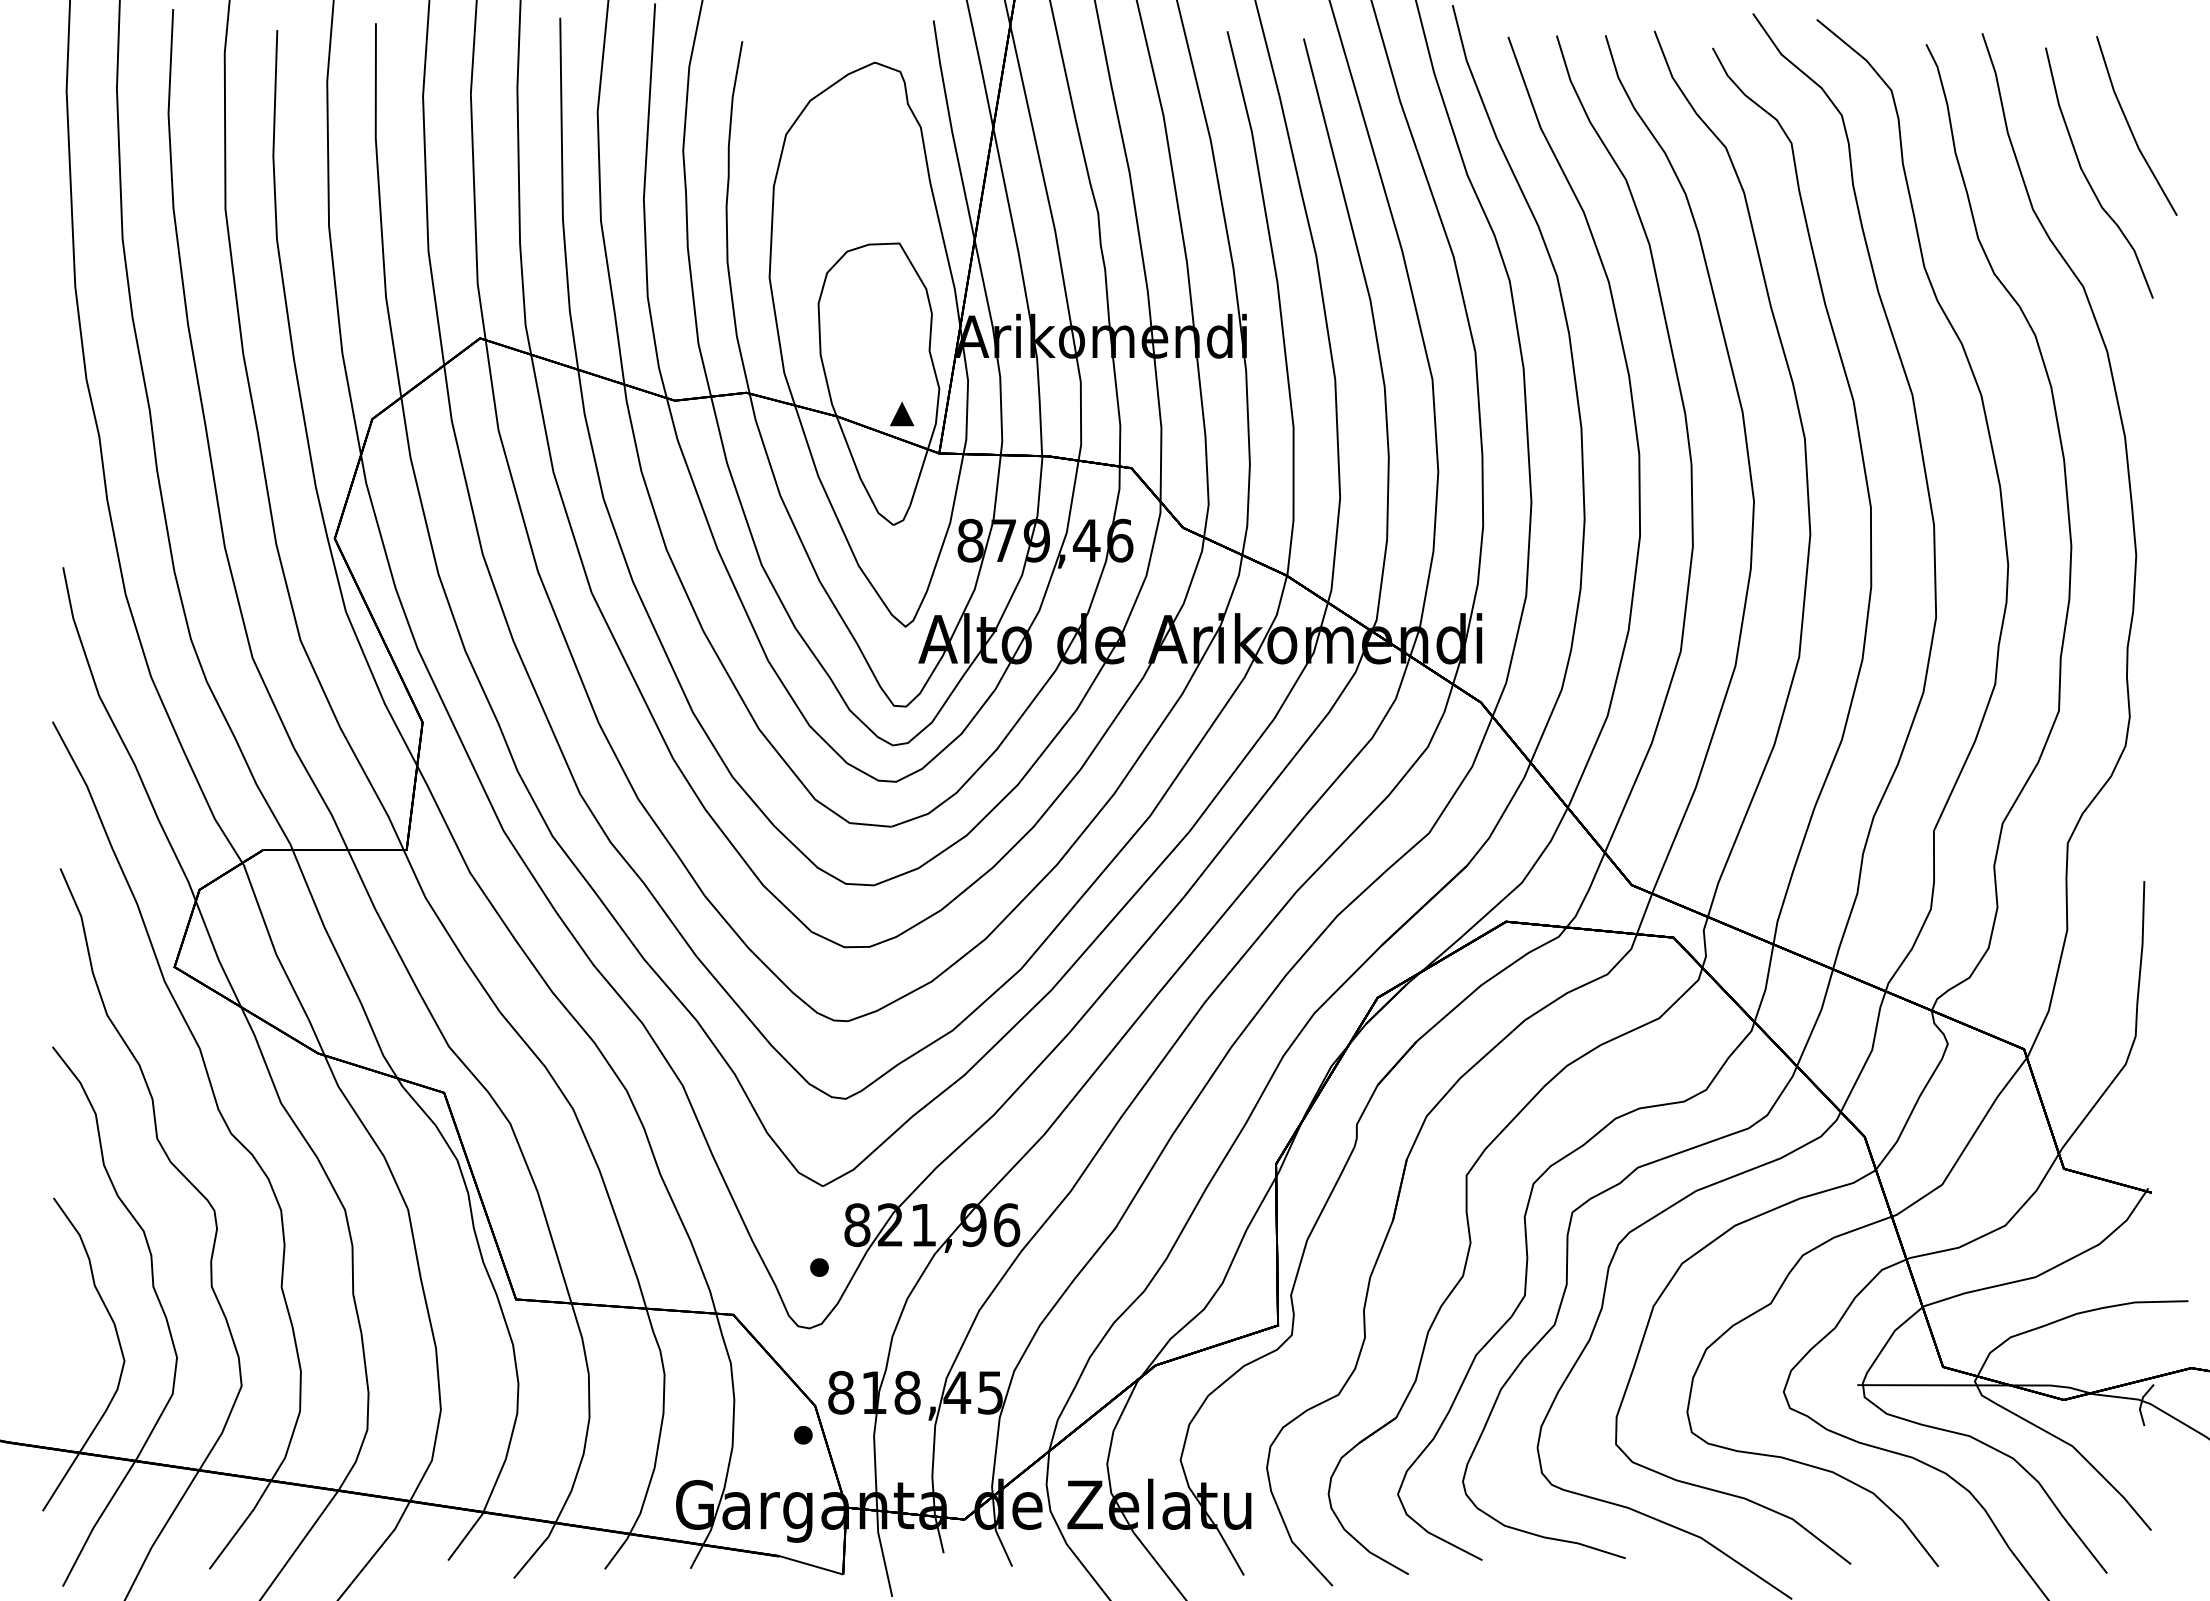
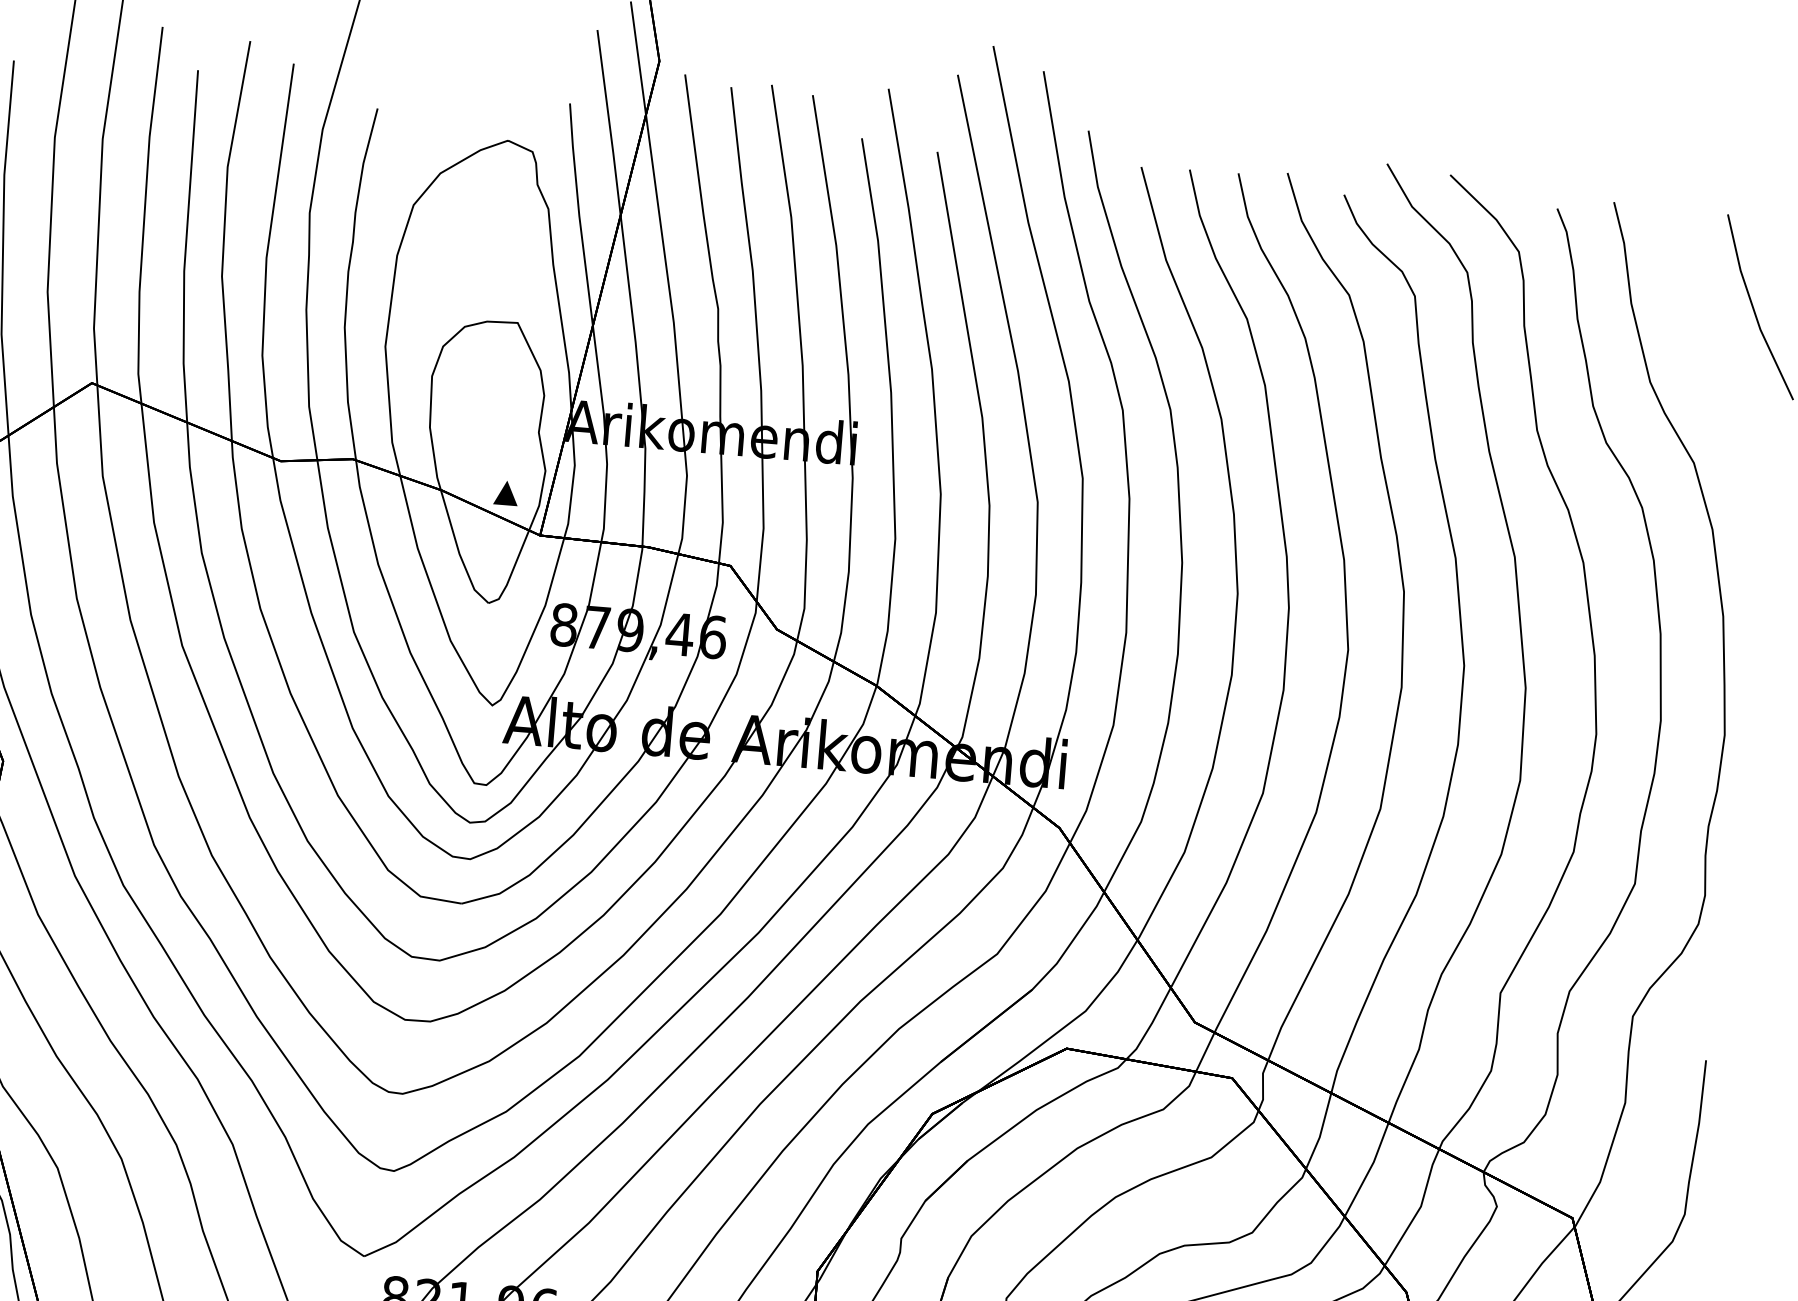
curve: (2087, 178) -> (1707, 355), removed

